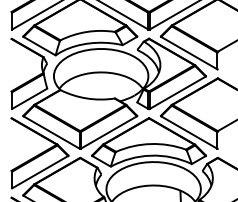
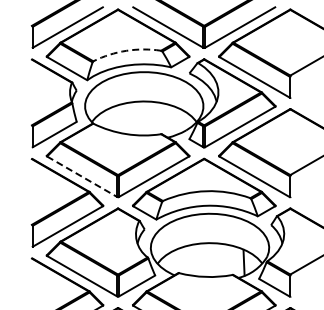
arc: (86, 31) -> (126, 50), solid -> dashed
line: (51, 133) -> (82, 177), solid -> dashed

